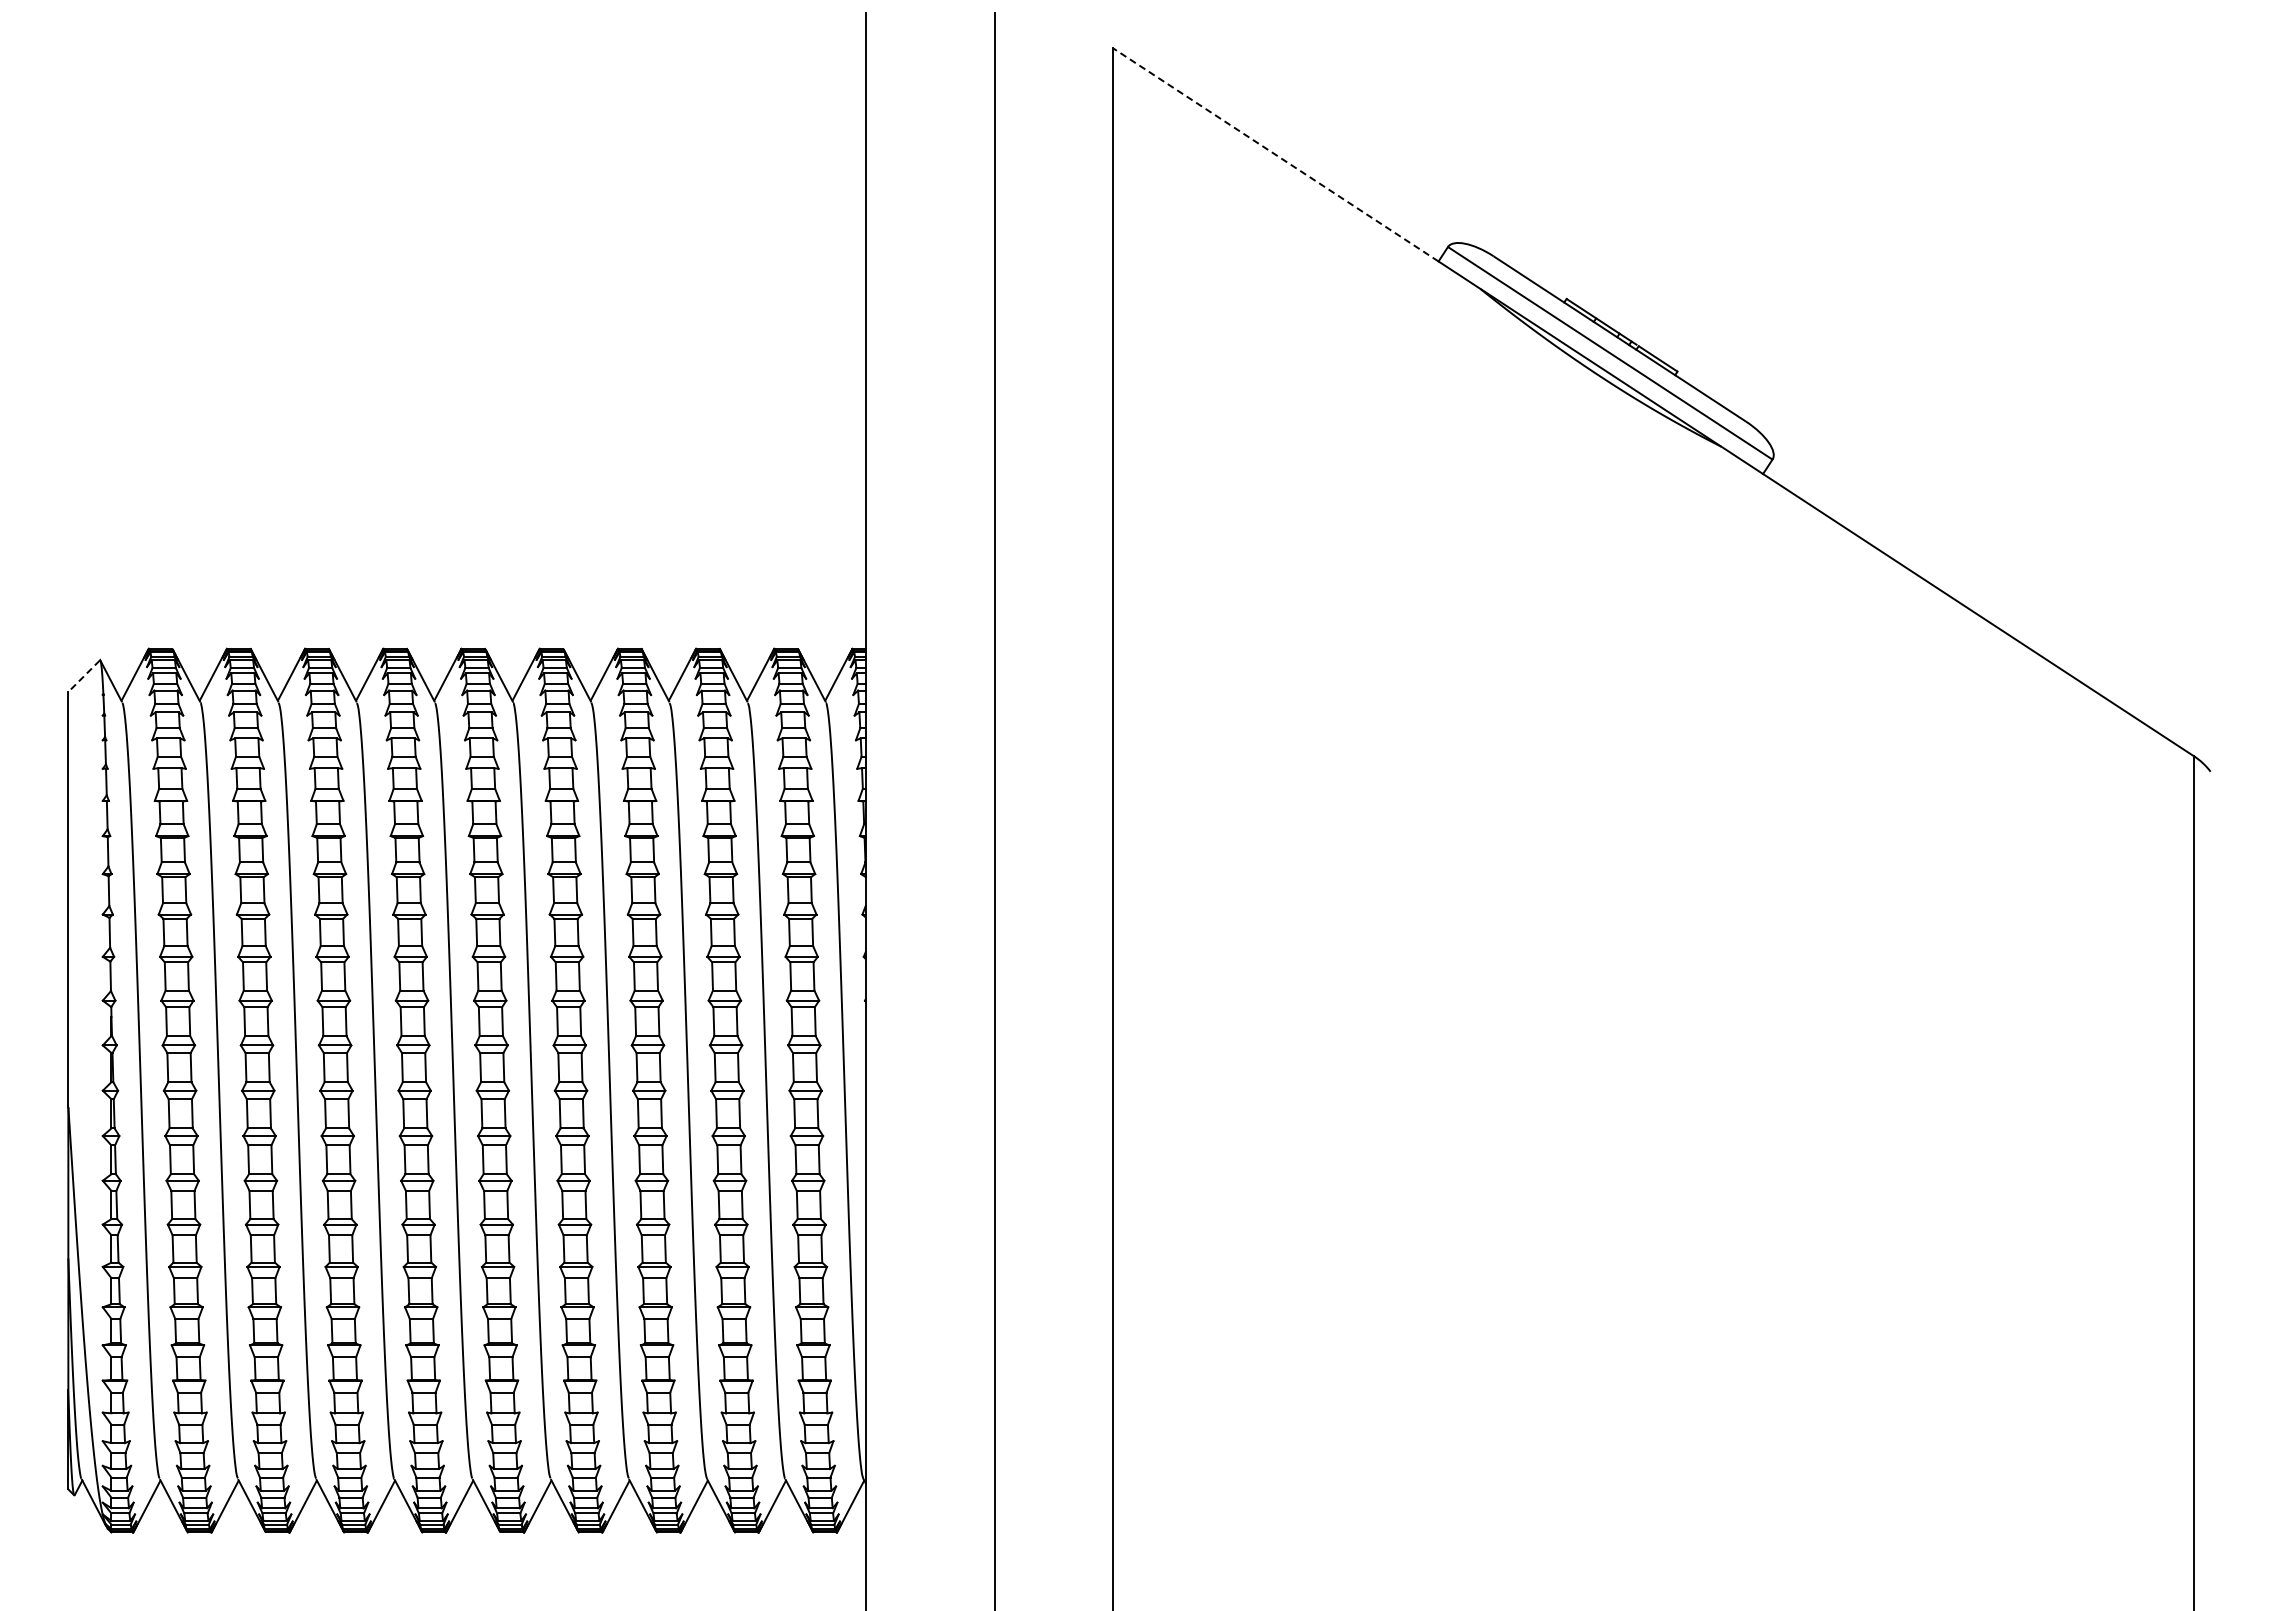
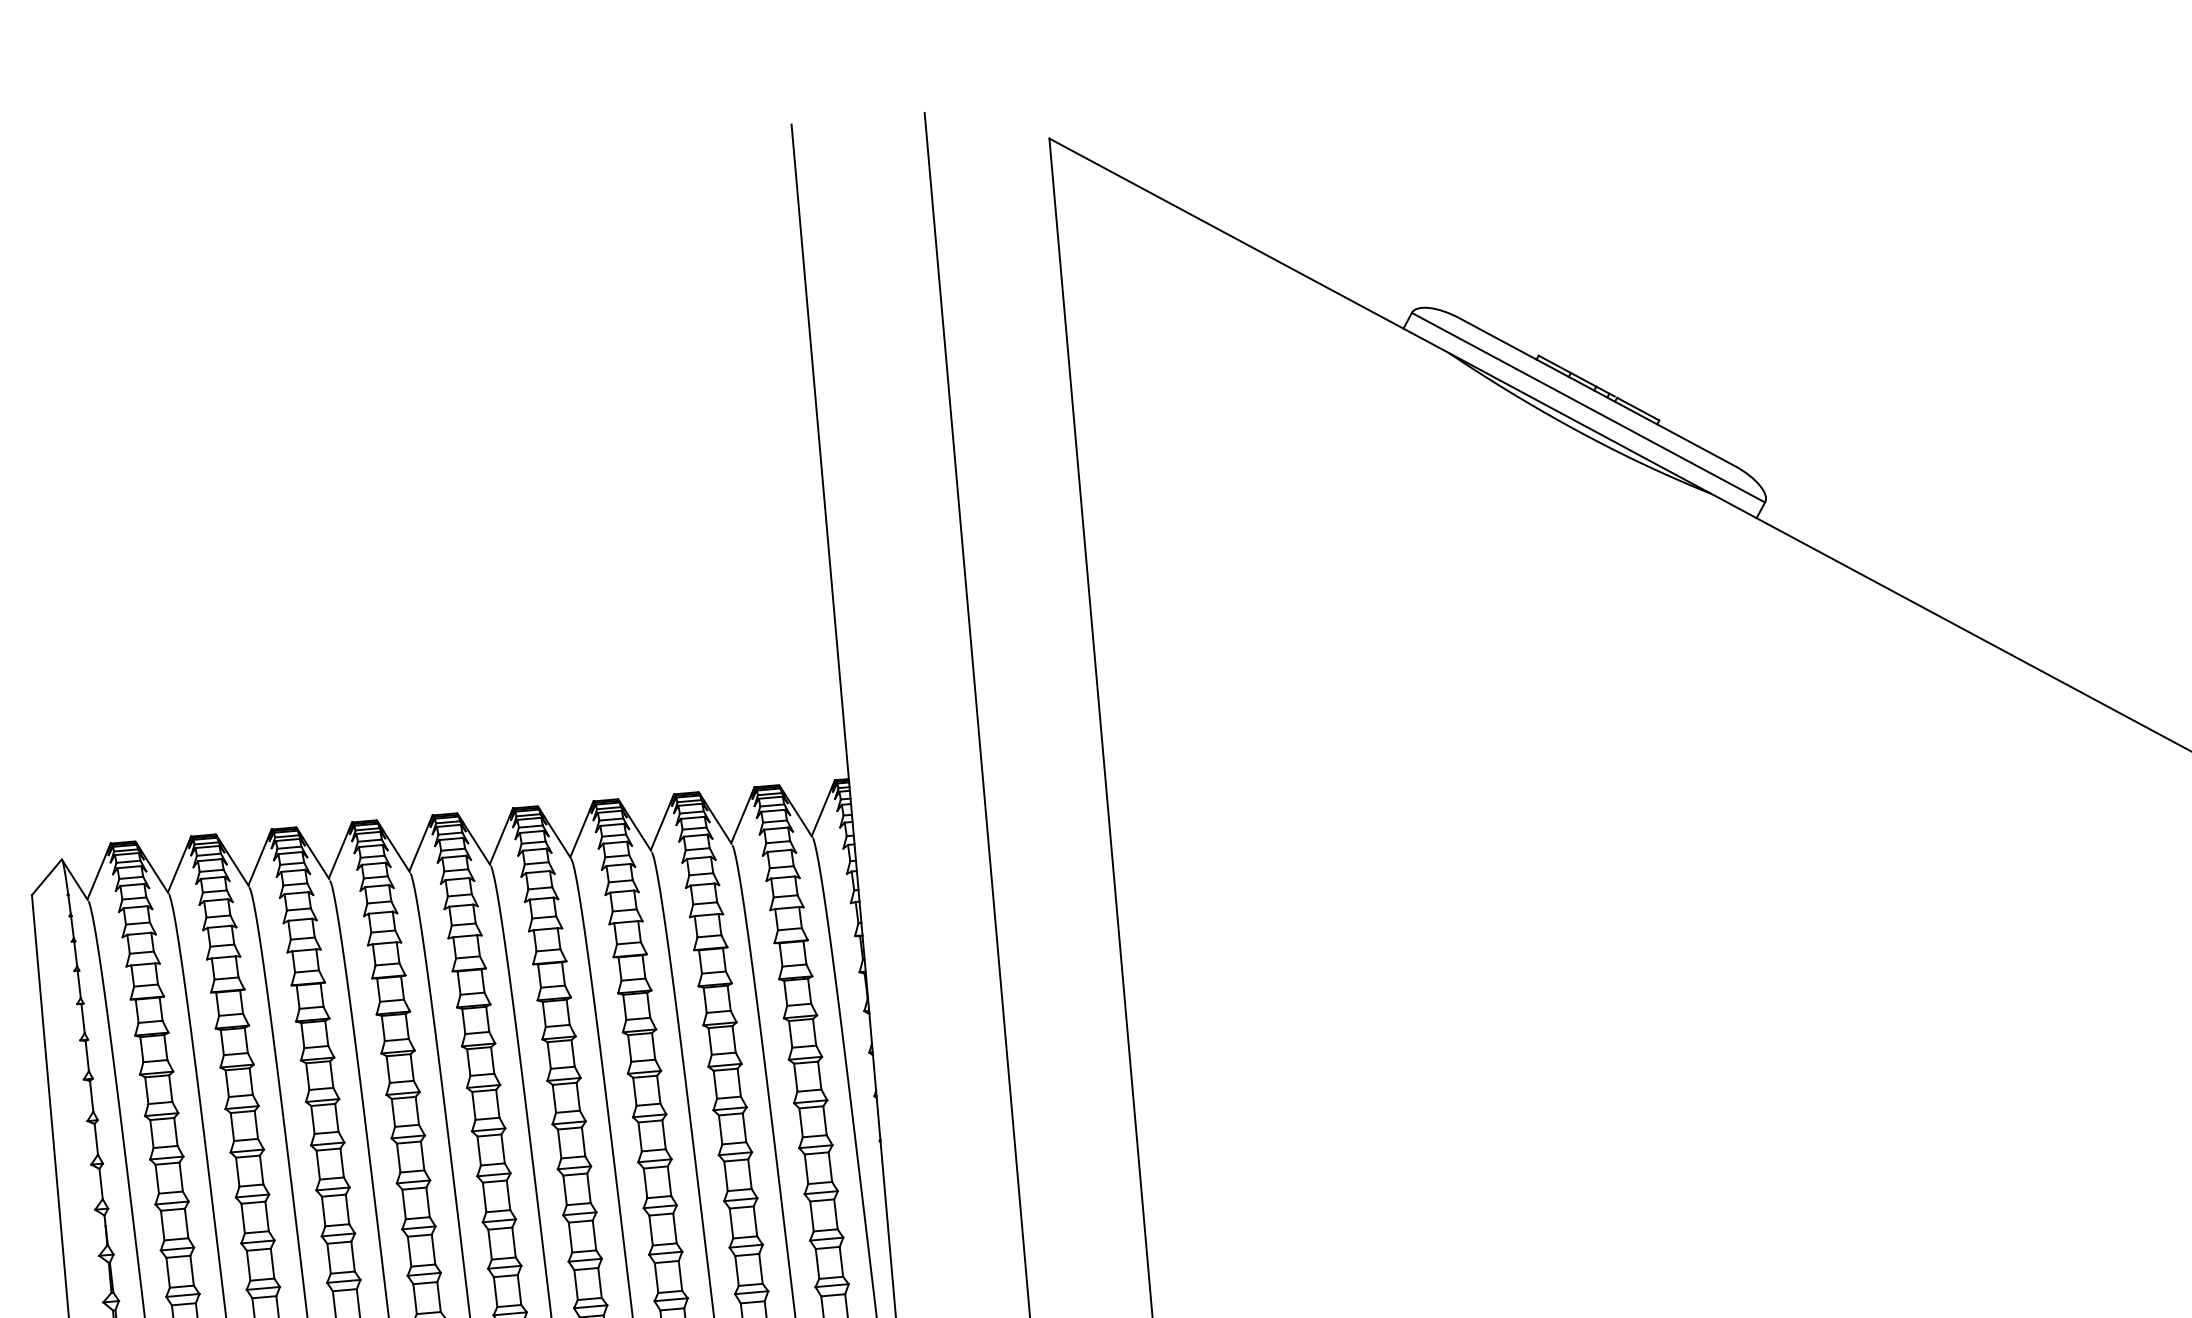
line: (1275, 154) -> (1226, 233), dashed -> solid
line: (83, 676) -> (46, 877), dashed -> solid

